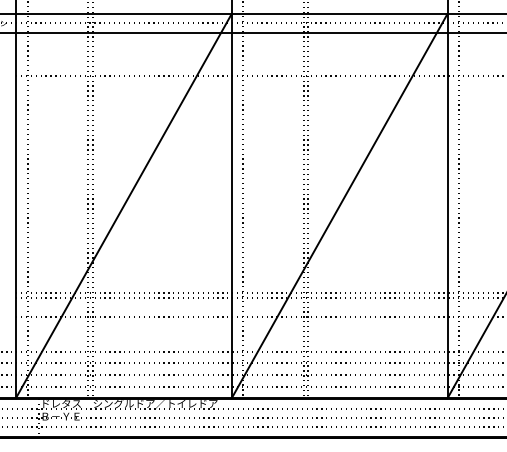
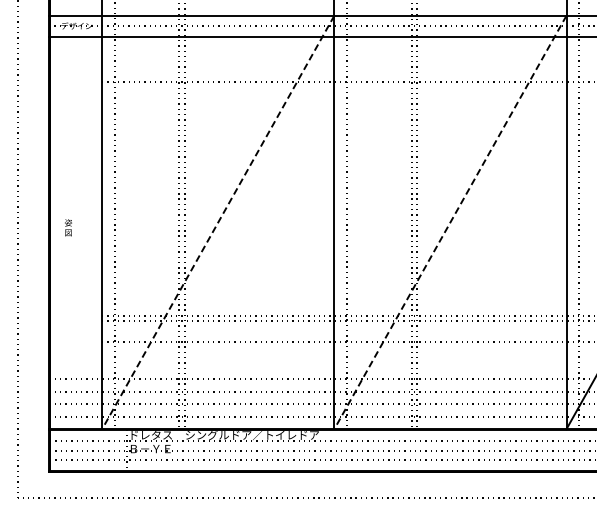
line: (124, 206) -> (218, 222), solid -> dashed
line: (339, 206) -> (450, 222), solid -> dashed

